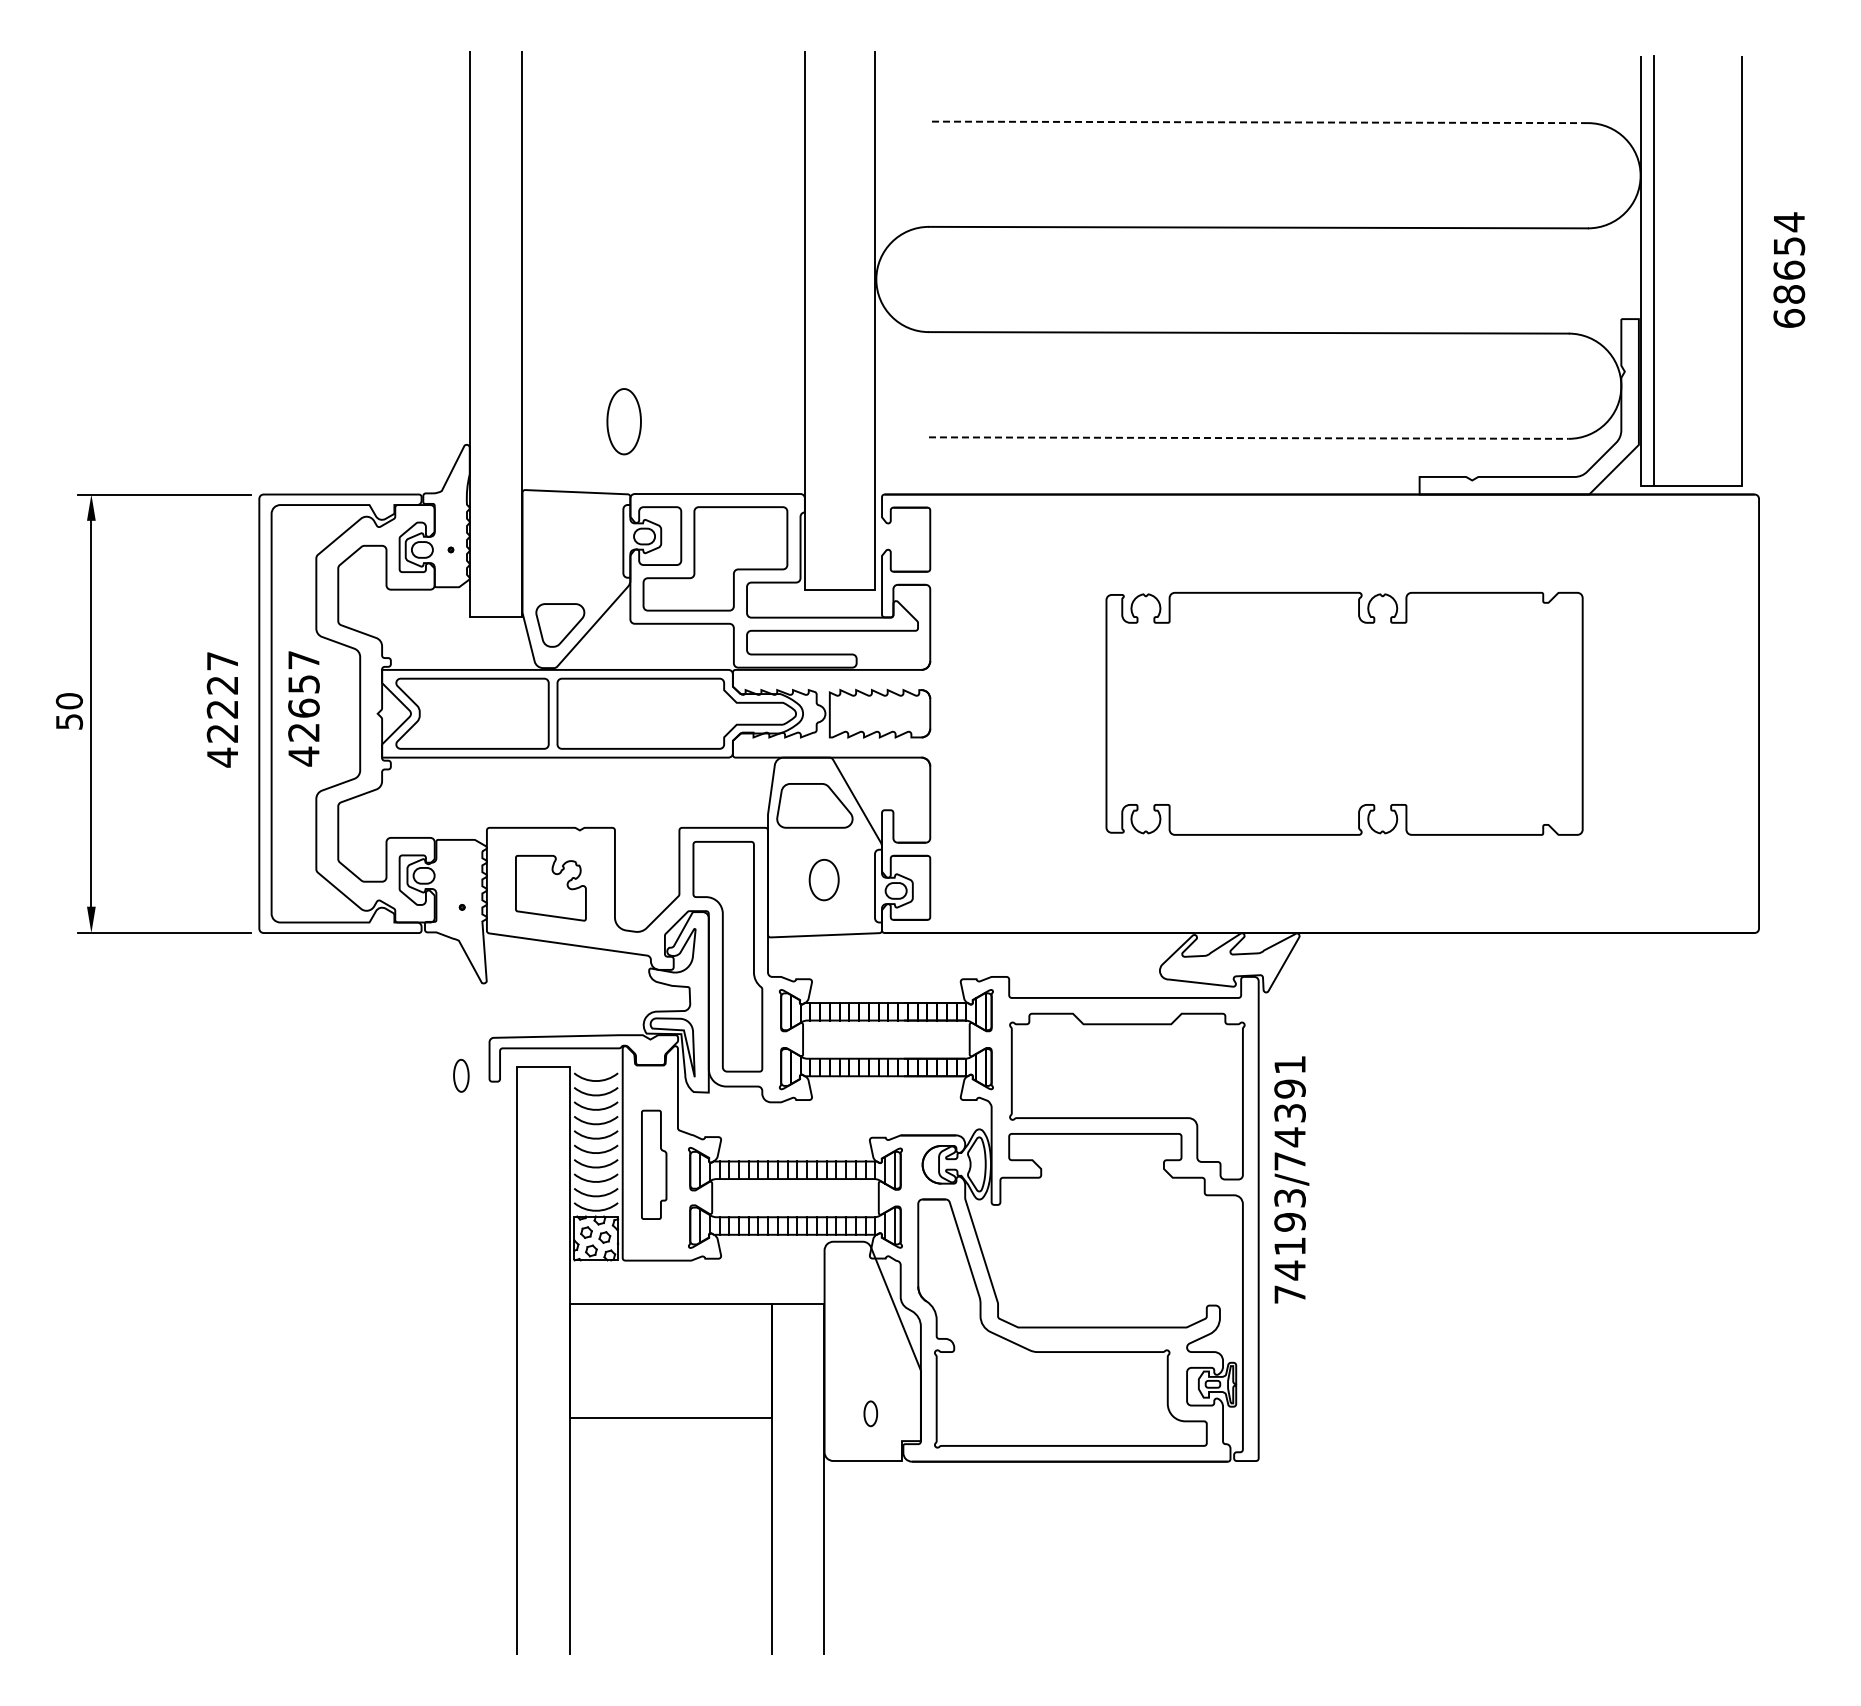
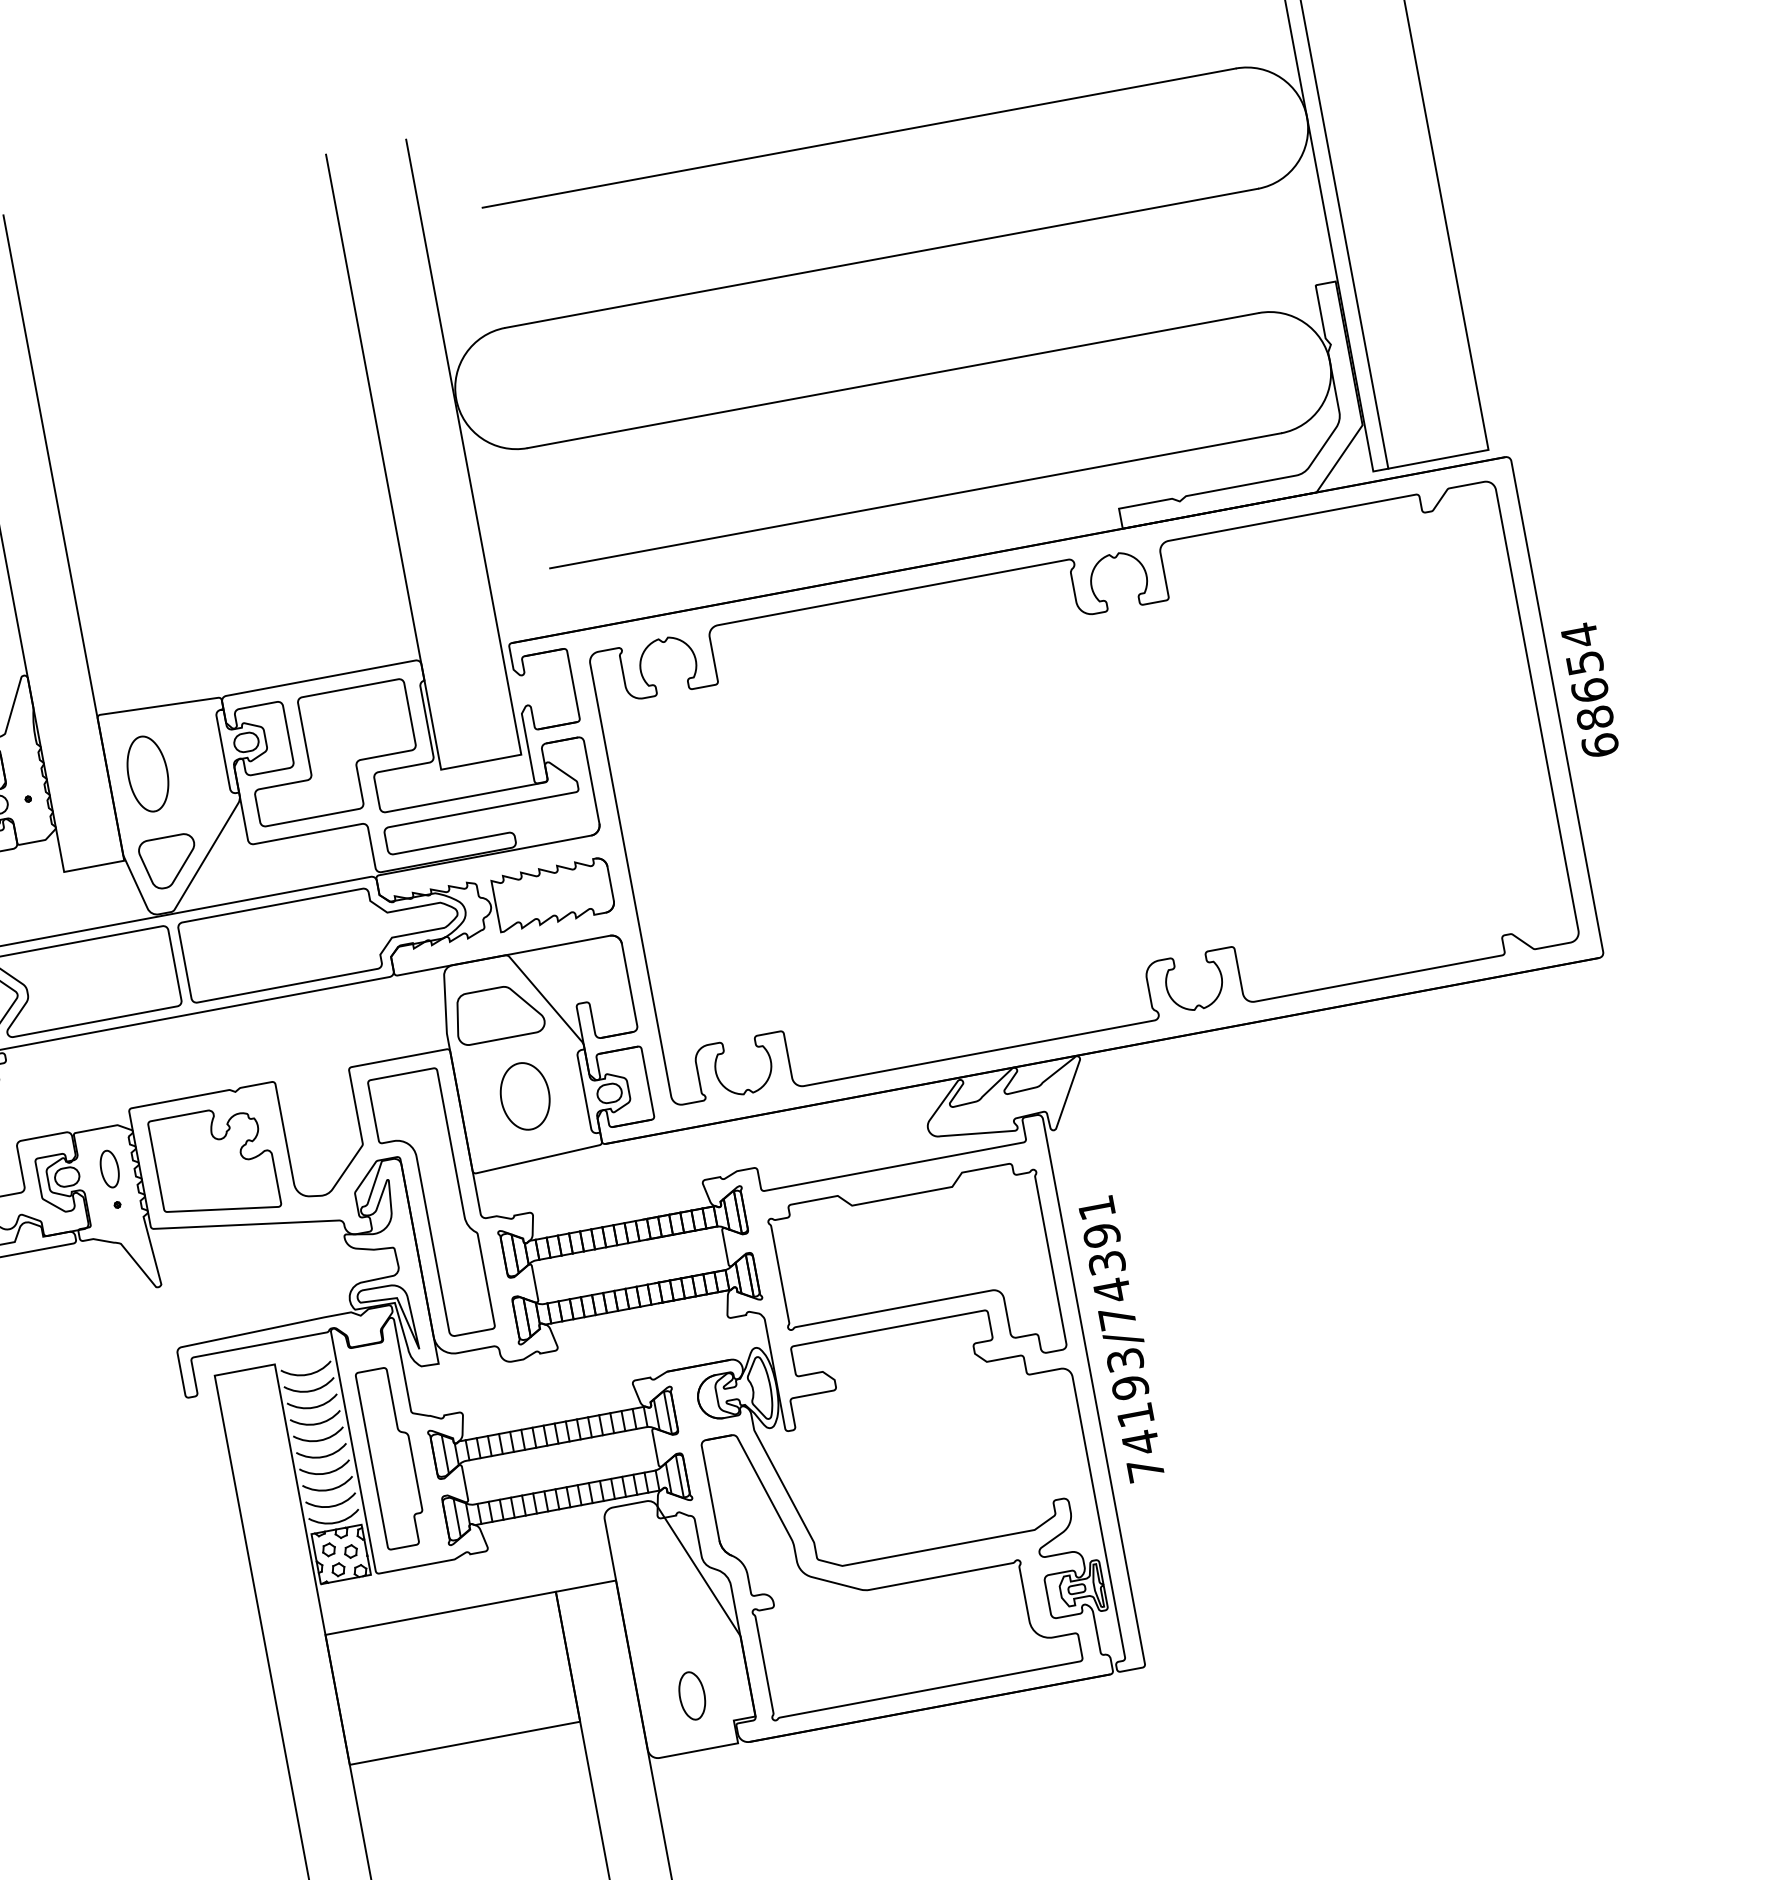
line: (1258, 122) -> (859, 138), dashed -> solid
text: (1789, 269) -> (1590, 689), moved
part: (623, 421) -> (147, 773), moved
line: (1248, 438) -> (915, 501), dashed -> solid
part: (1344, 713) -> (1083, 794), size x1.67
part: (823, 879) -> (524, 1095), size x1.43
part: (550, 888) -> (214, 1164), size x1.43
part: (461, 1075) -> (109, 1168), moved
part: (653, 1164) -> (390, 1457), size x1.43
part: (870, 1413) -> (692, 1695), size x1.67

